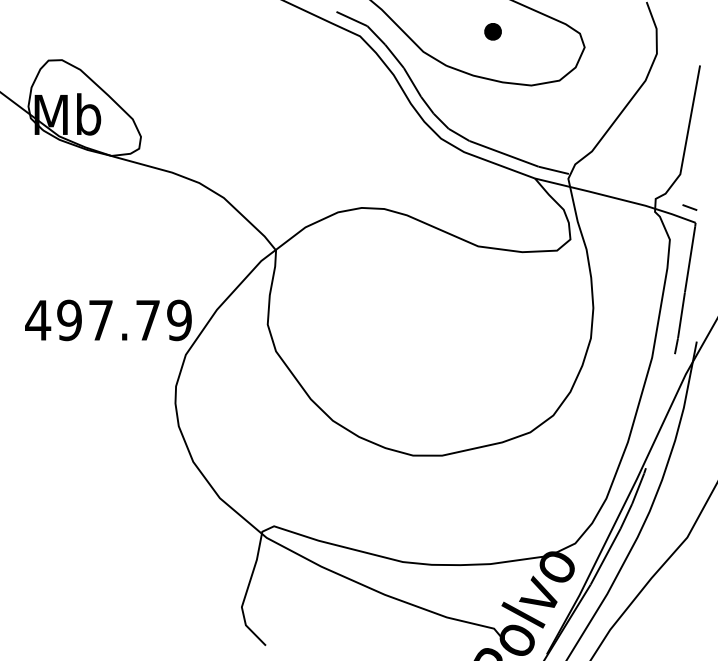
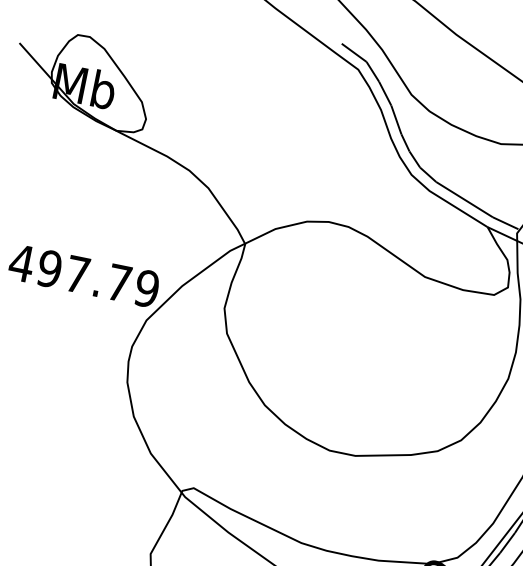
part: (492, 31) -> (476, 89), removed

